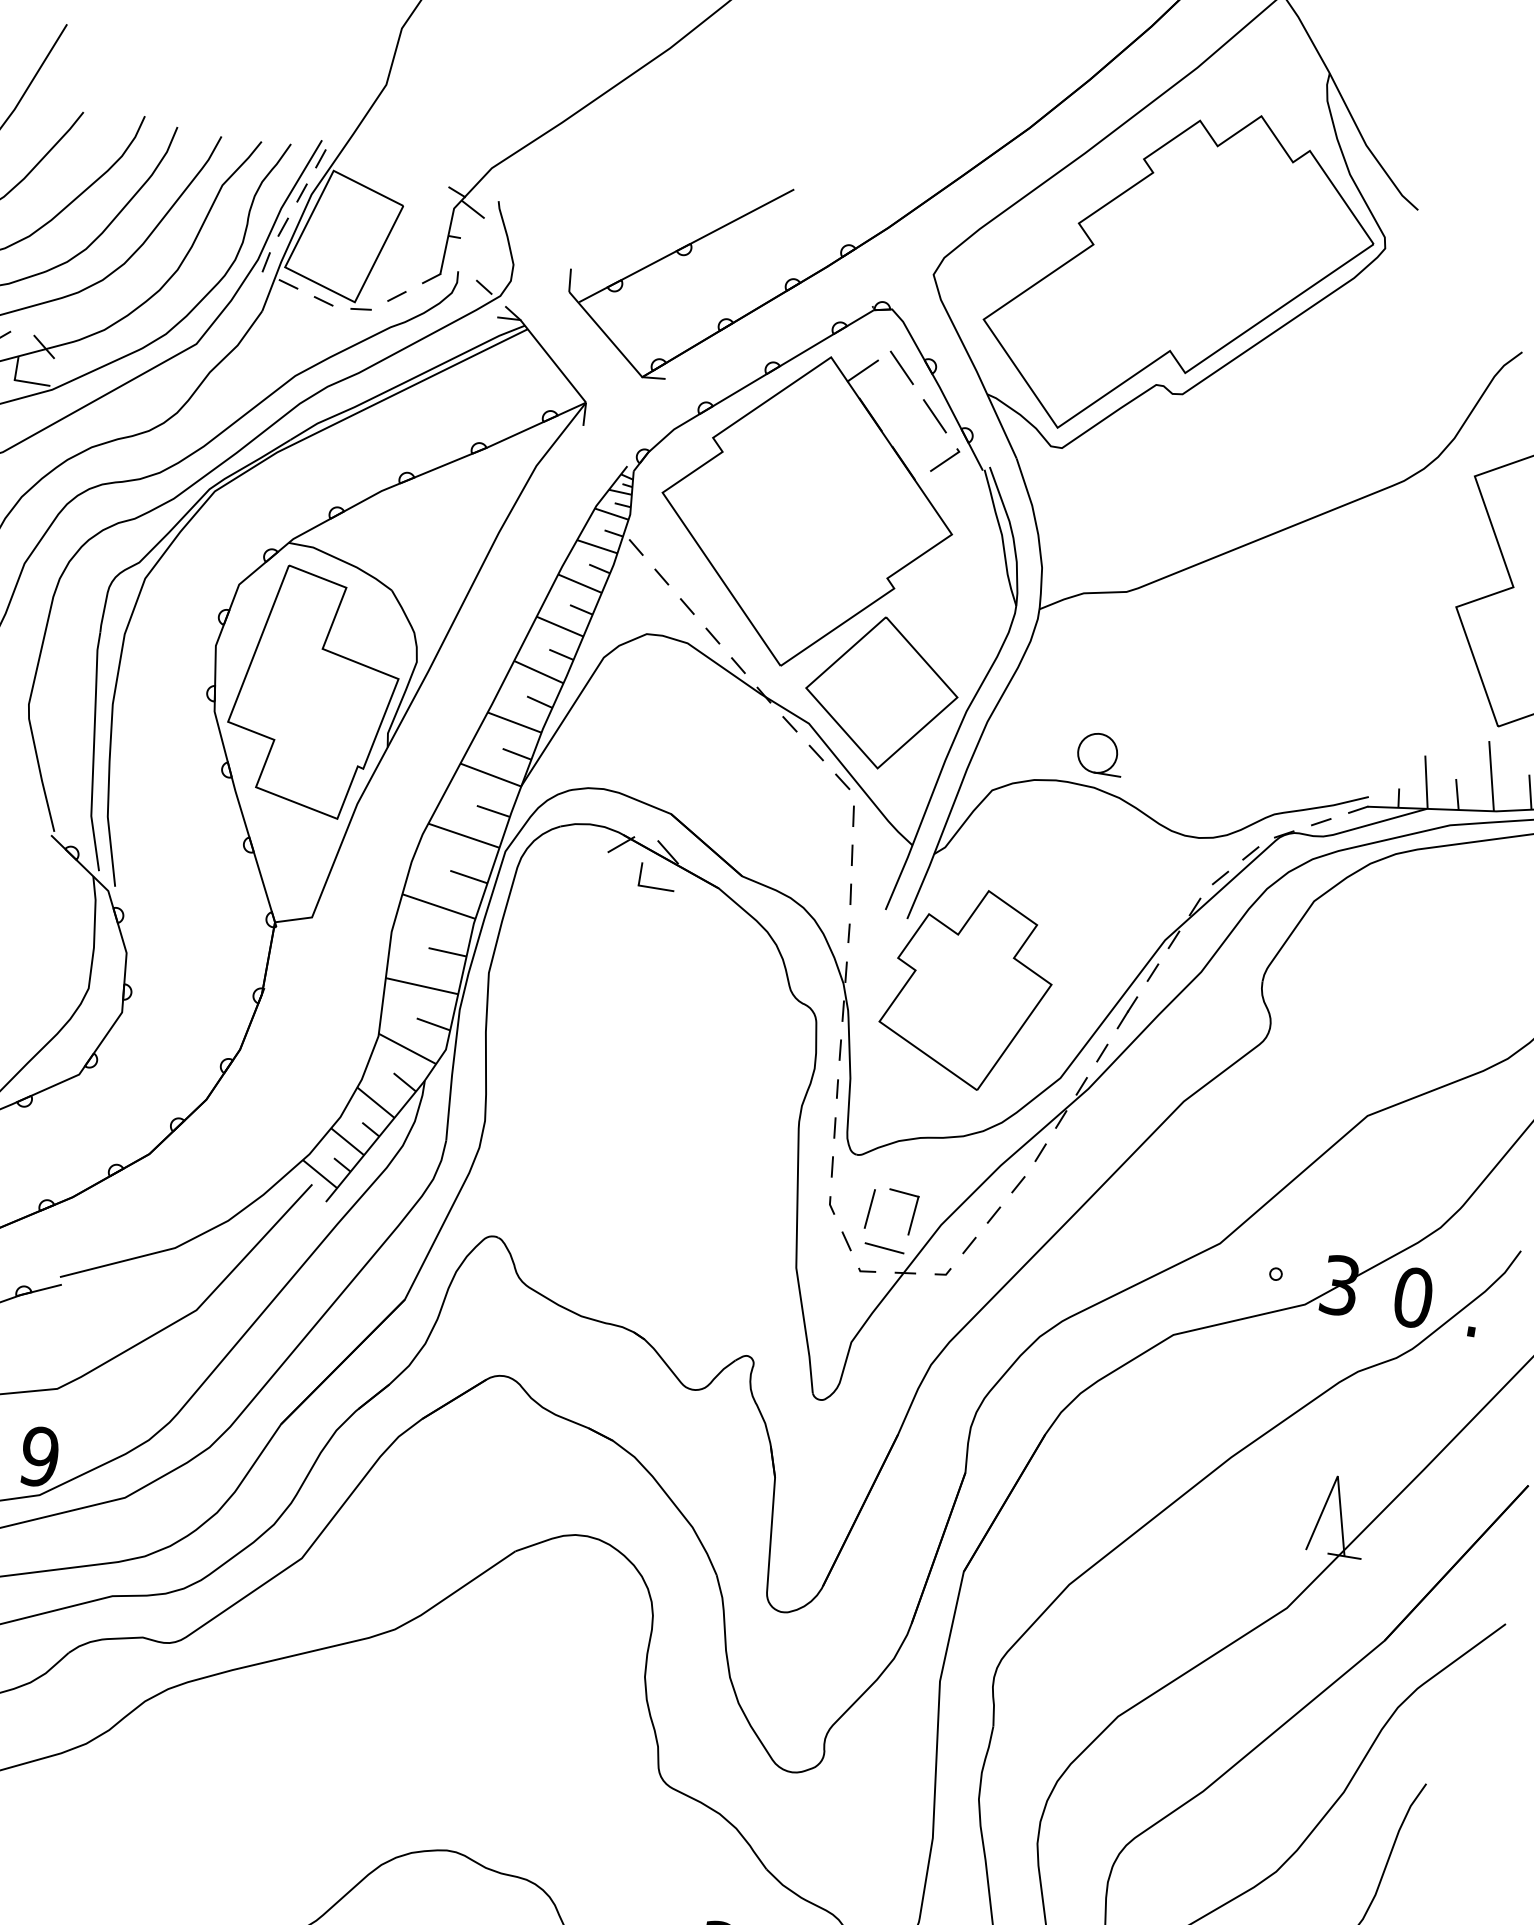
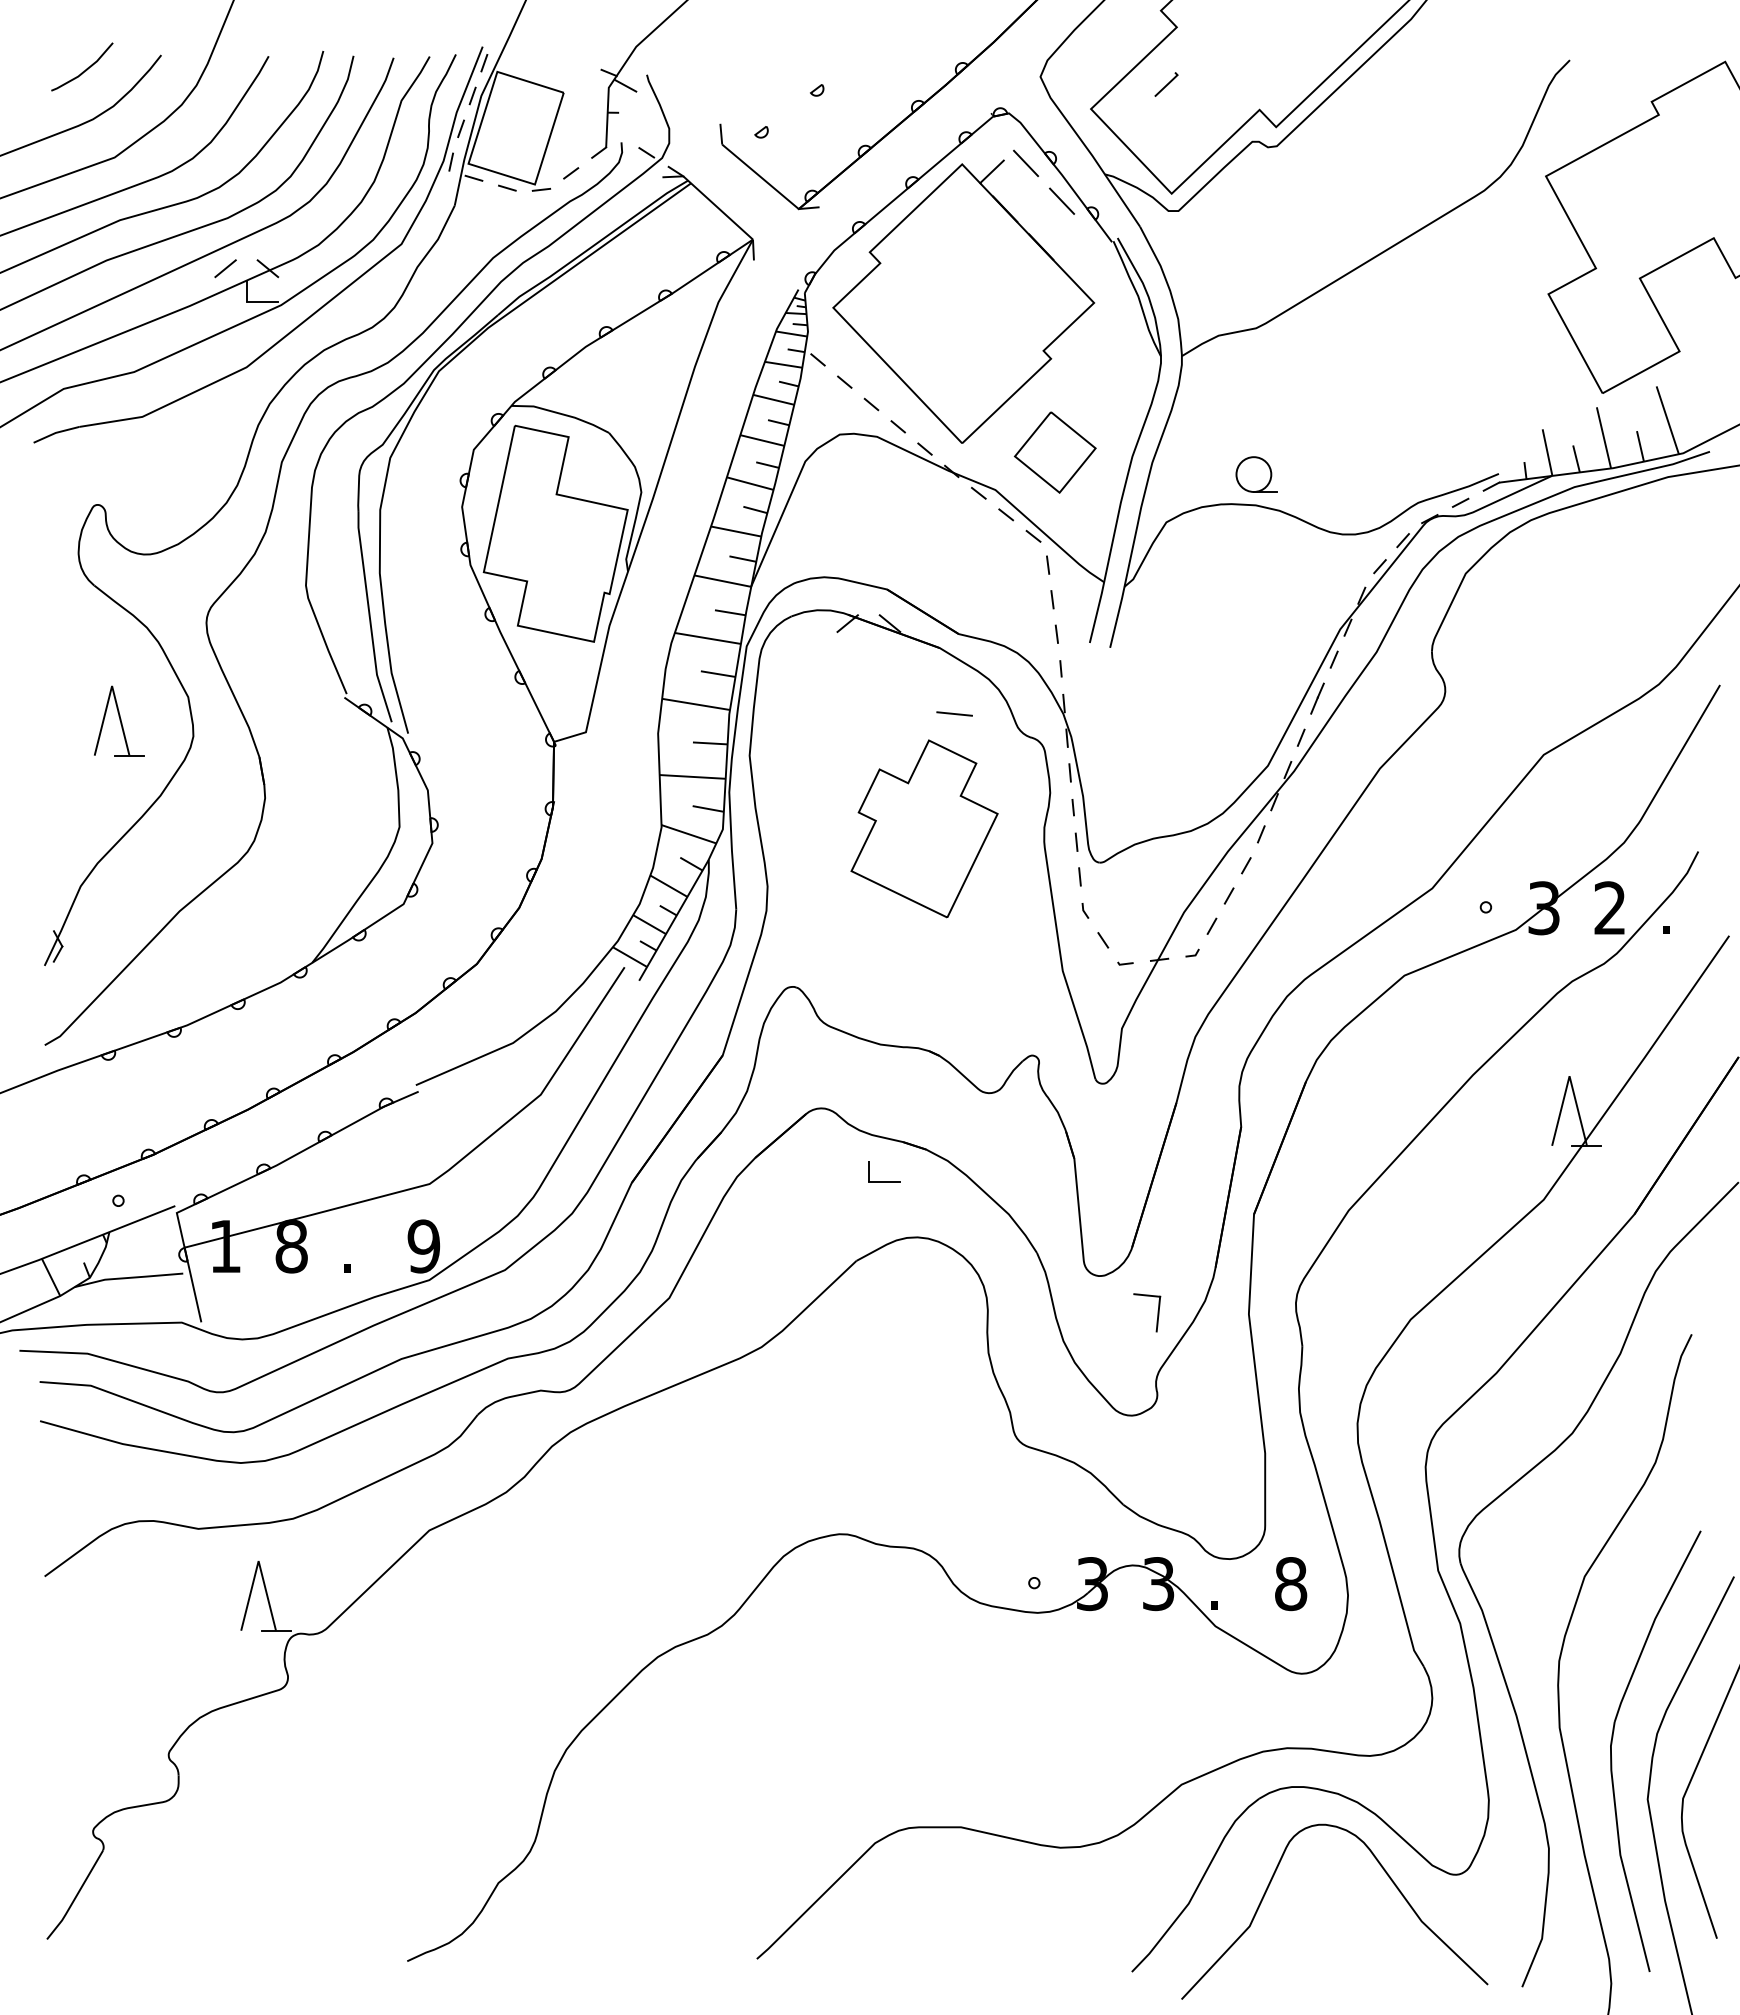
line: (686, 245) -> (818, 86), removed
line: (945, 460) -> (1166, 84), moved
part: (882, 692) -> (1055, 452), size x0.6
part: (656, 887) -> (884, 1181), moved
part: (967, 987) -> (924, 828), moved
line: (869, 1208) -> (1118, 908), removed
part: (912, 1213) -> (1157, 1312), moved
line: (884, 1247) -> (954, 713), moved
text: (1413, 1297) -> (1610, 908), 0 -> 2

